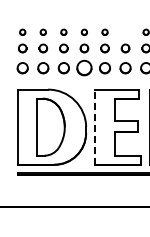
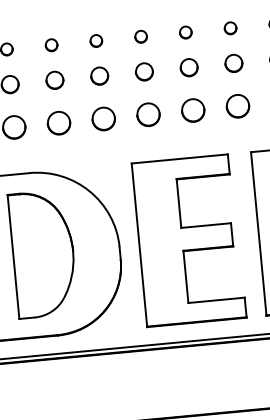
part: (125, 31) -> (185, 30), added
circle: (84, 68) -> (103, 119), size x0.71
line: (95, 127) -> (139, 245), dashed -> solid

